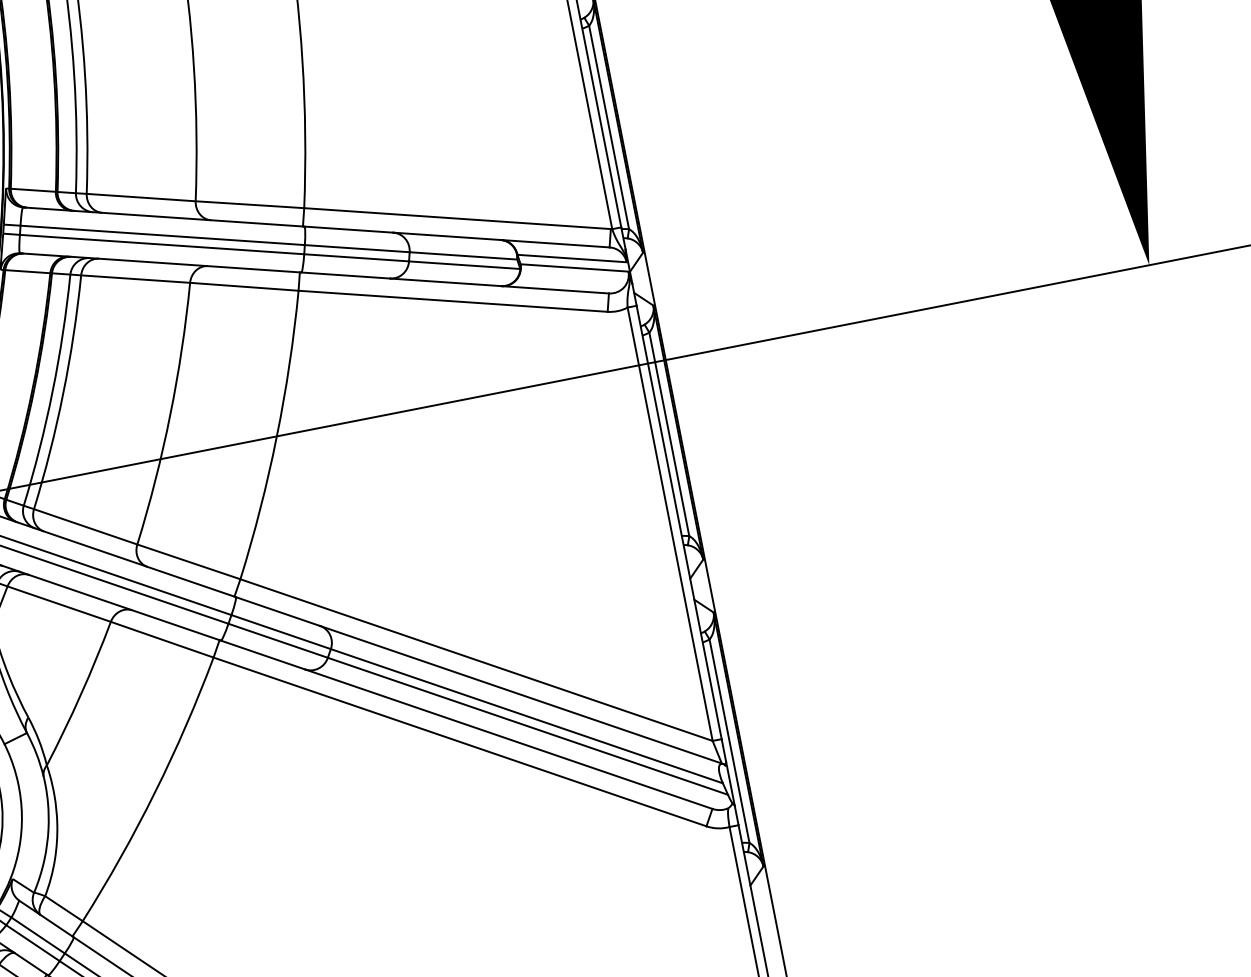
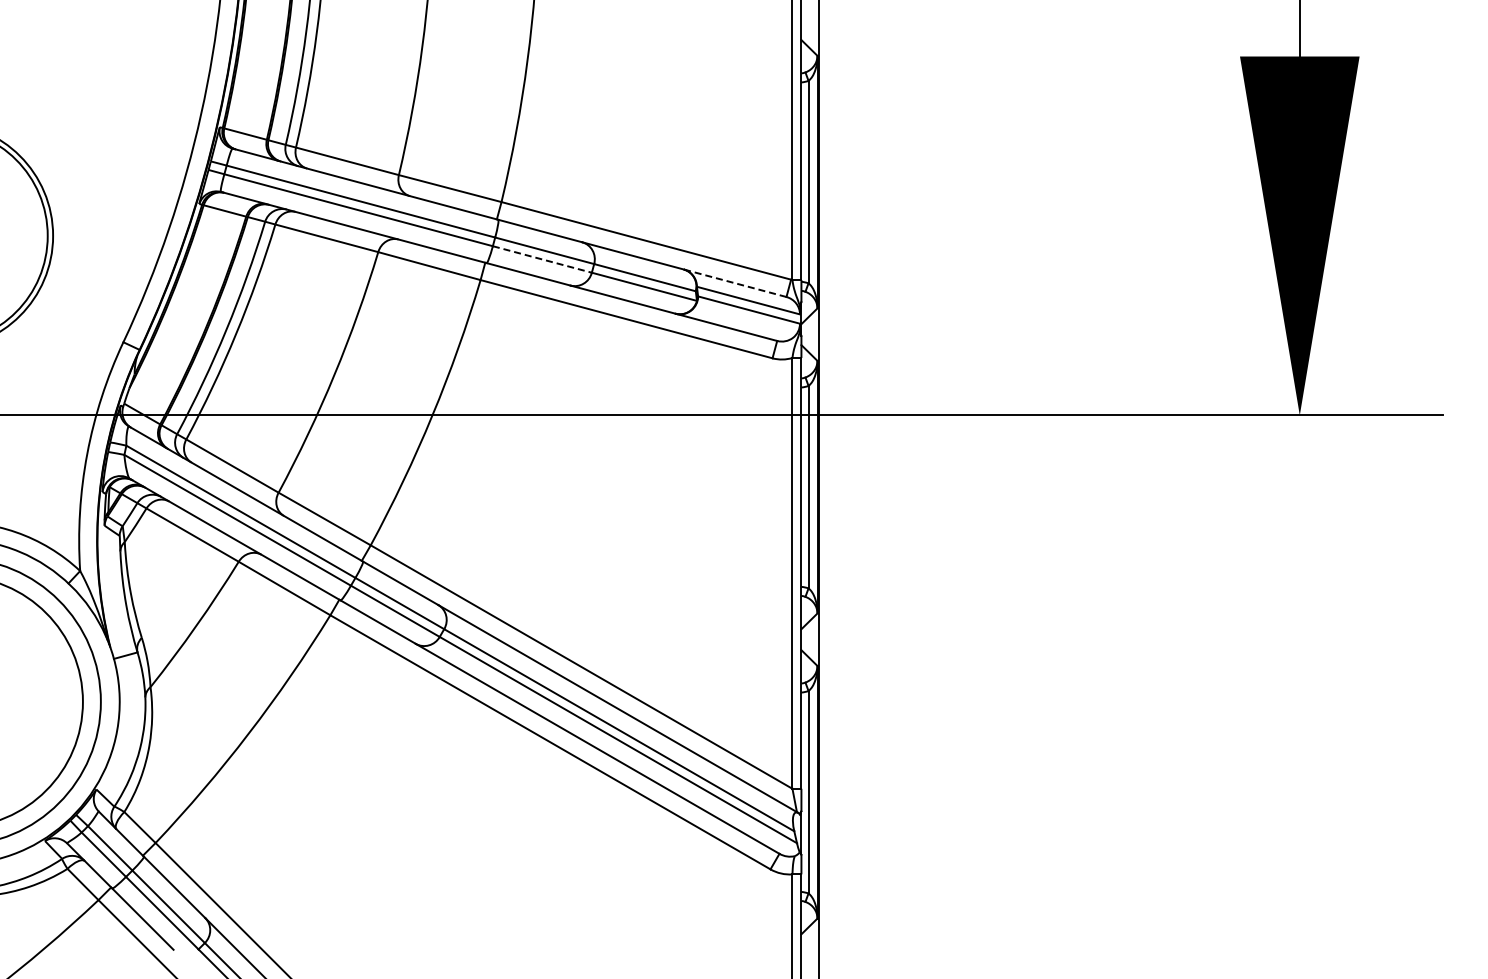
line: (554, 244) -> (734, 283), solid -> dashed
line: (356, 257) -> (542, 259), solid -> dashed

